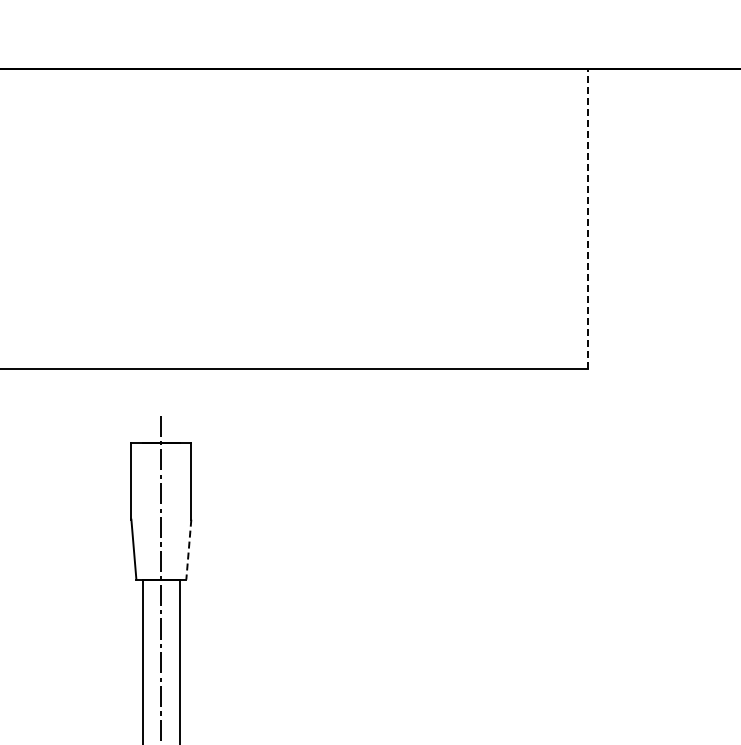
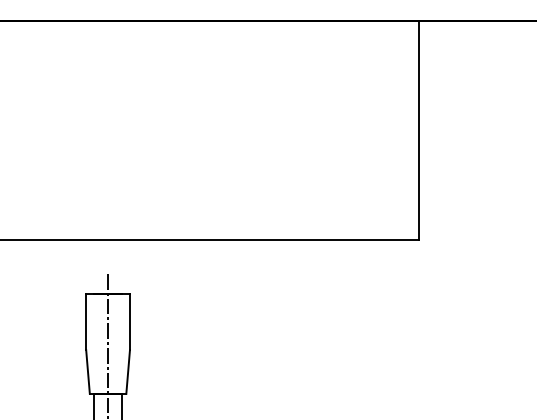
line: (587, 218) -> (419, 130), dashed -> solid
line: (188, 550) -> (127, 372), dashed -> solid

